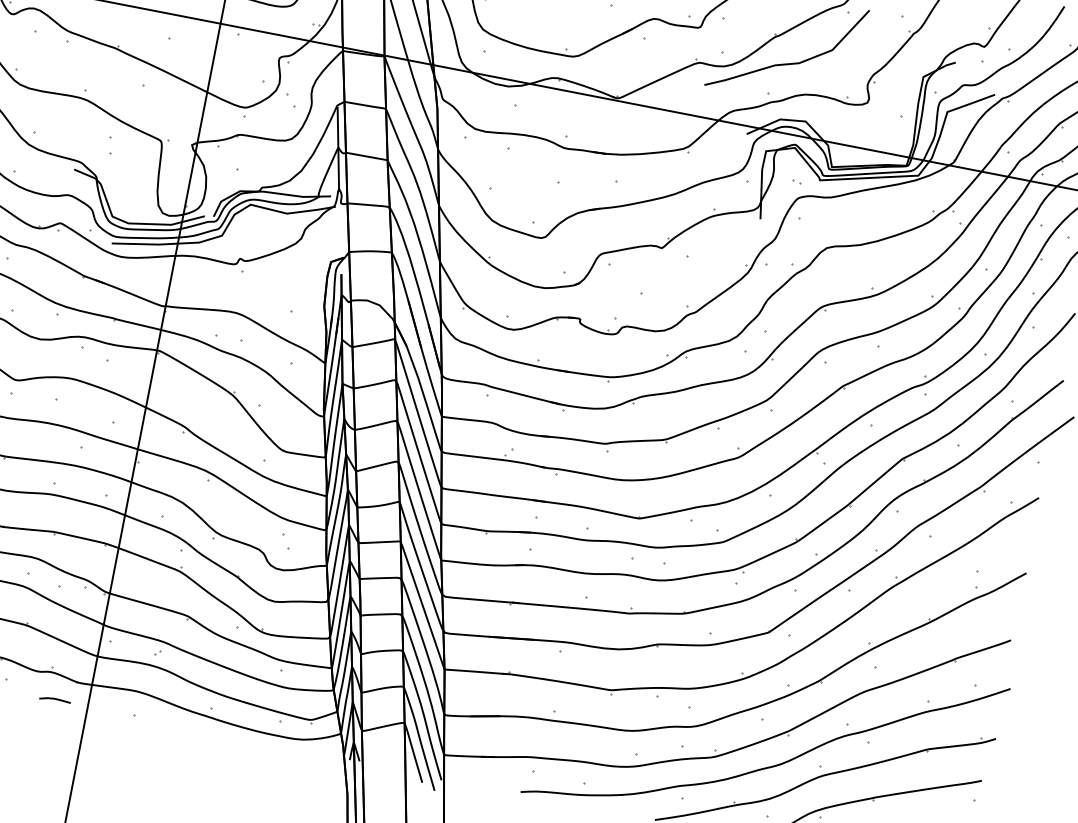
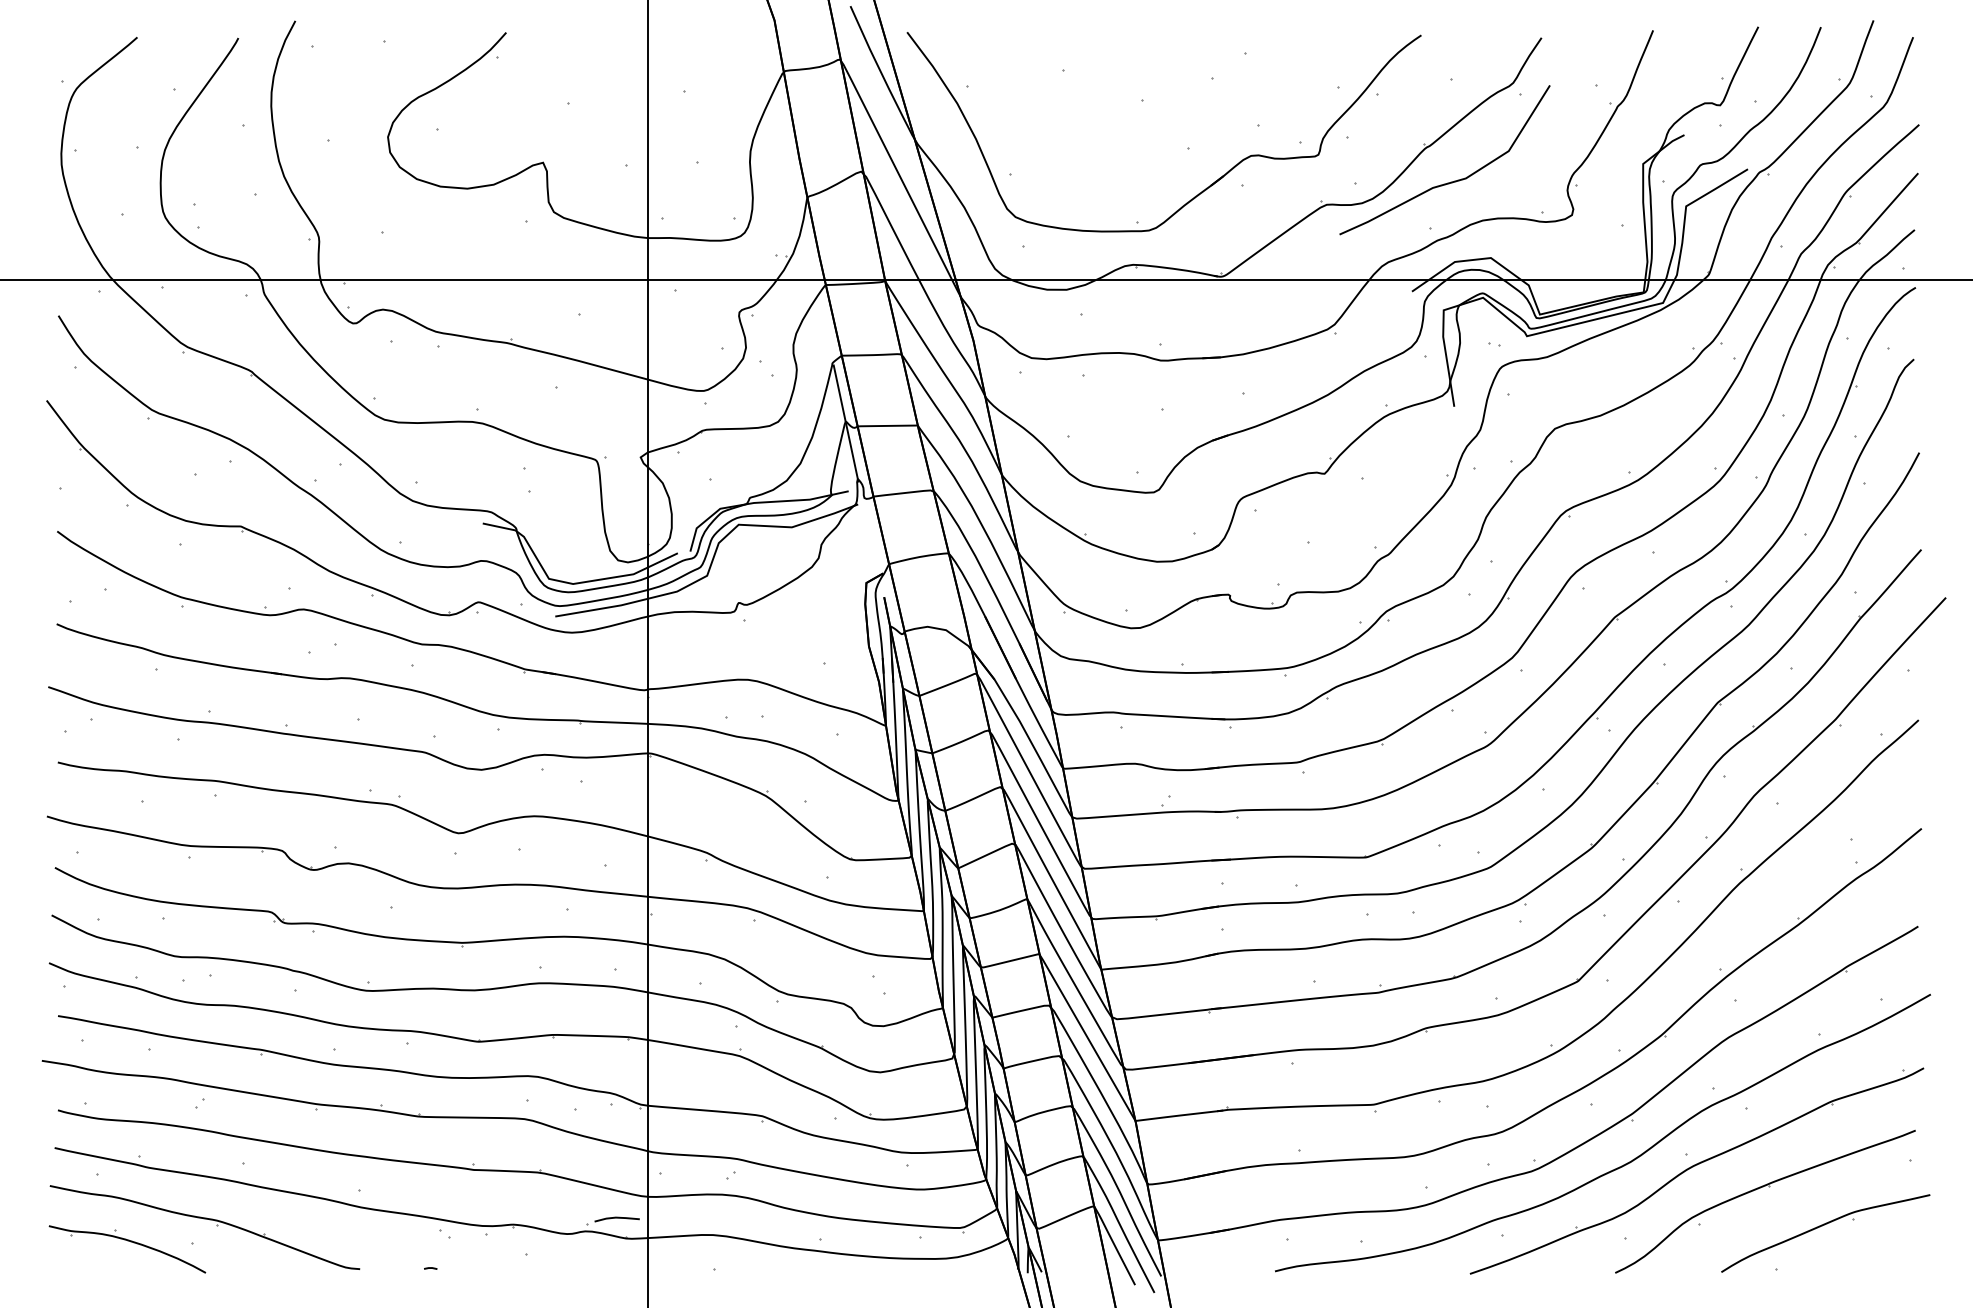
line: (54, 699) -> (616, 1218), moved

